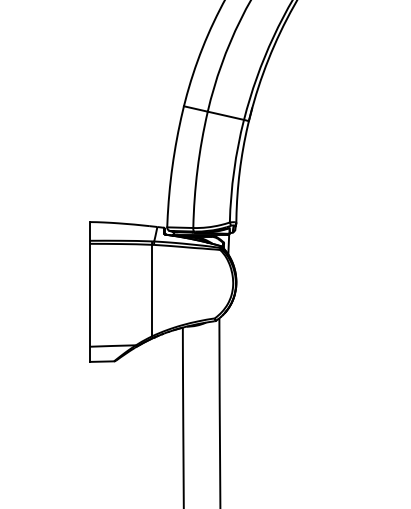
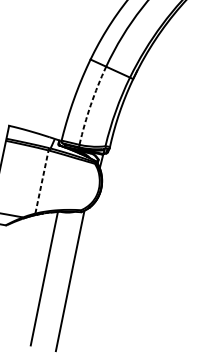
arc: (197, 169) -> (90, 105), solid -> dashed
line: (151, 290) -> (41, 181), solid -> dashed

